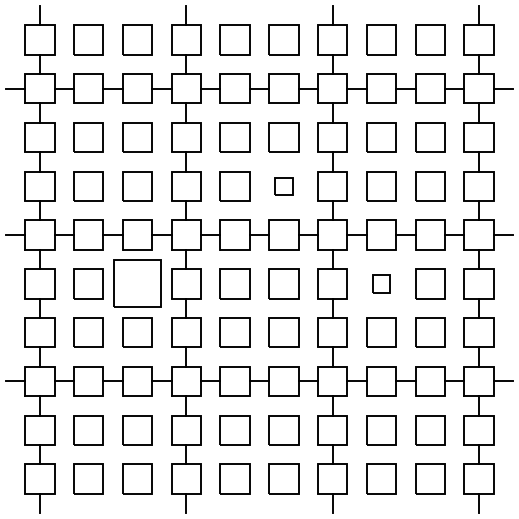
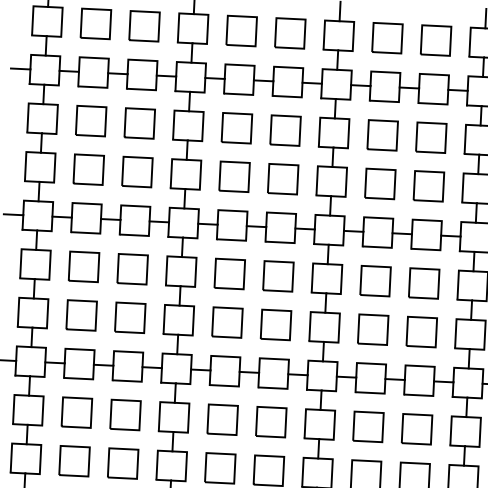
part: (283, 186) -> (282, 179), size x1.67
part: (137, 283) -> (132, 268), size x0.62
part: (381, 283) -> (375, 280), size x1.67

